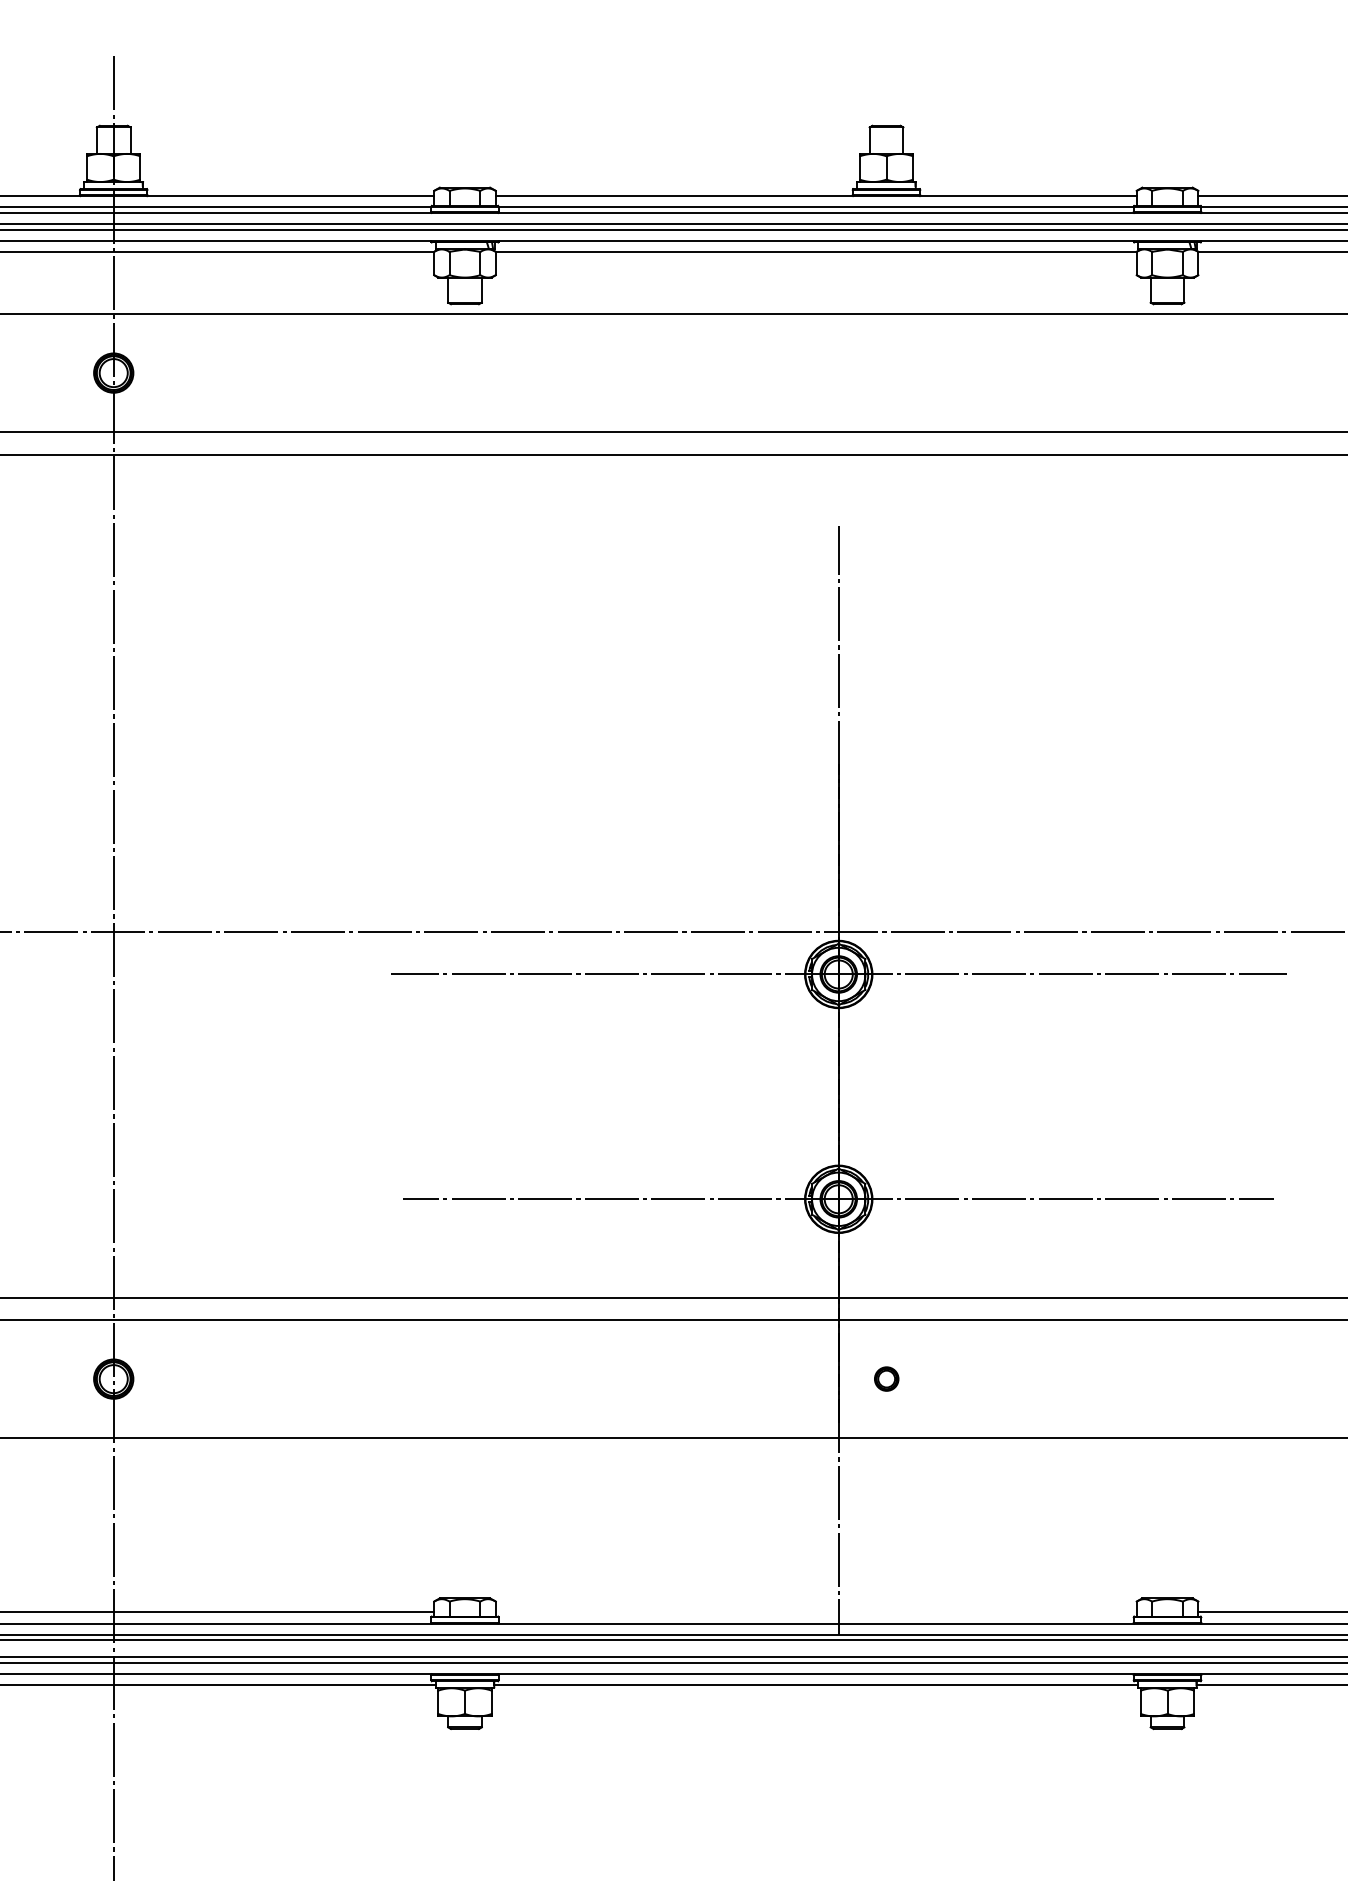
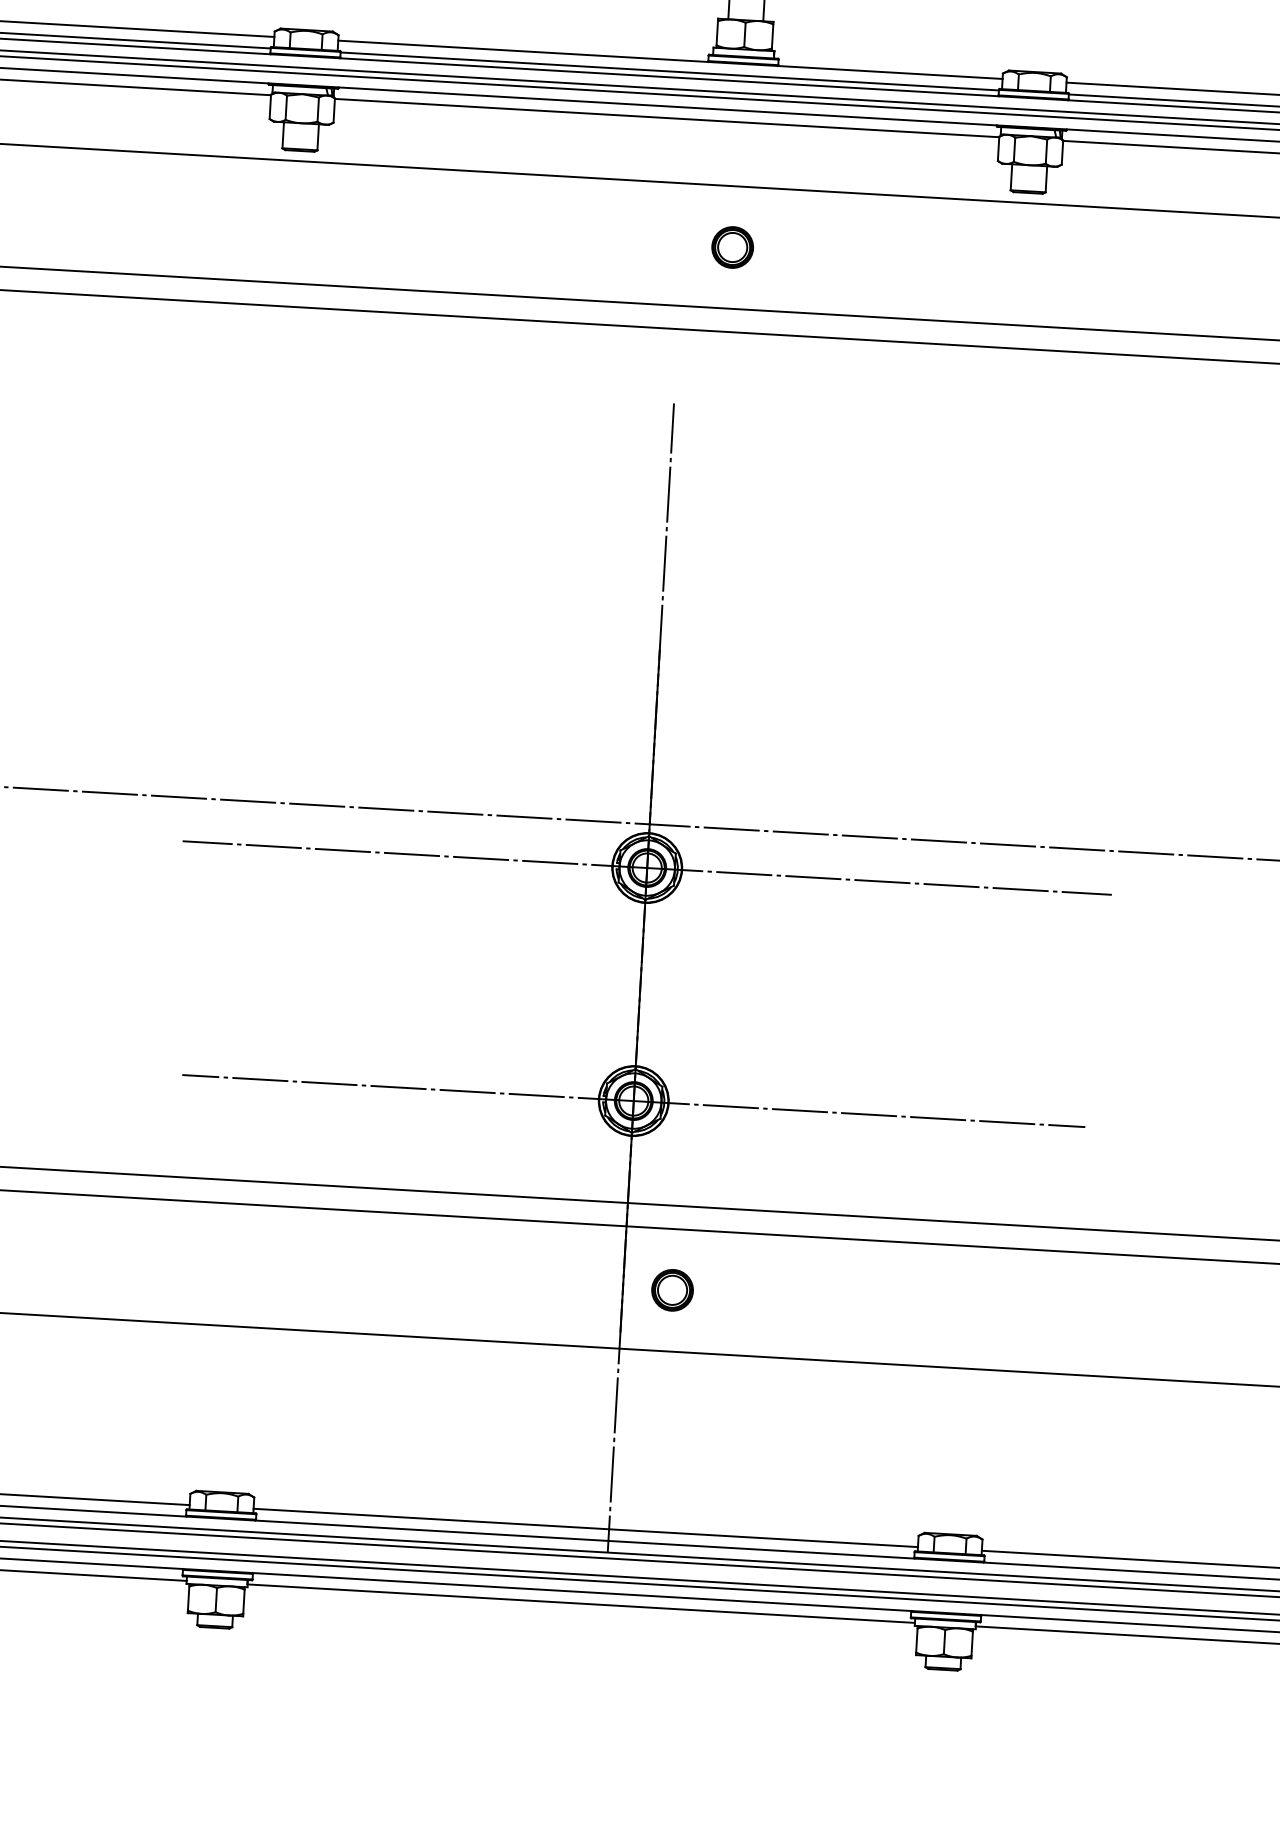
part: (886, 372) -> (732, 246), added
part: (886, 1378) -> (672, 1289), size x1.67
line: (815, 1612) -> (584, 1528), added

